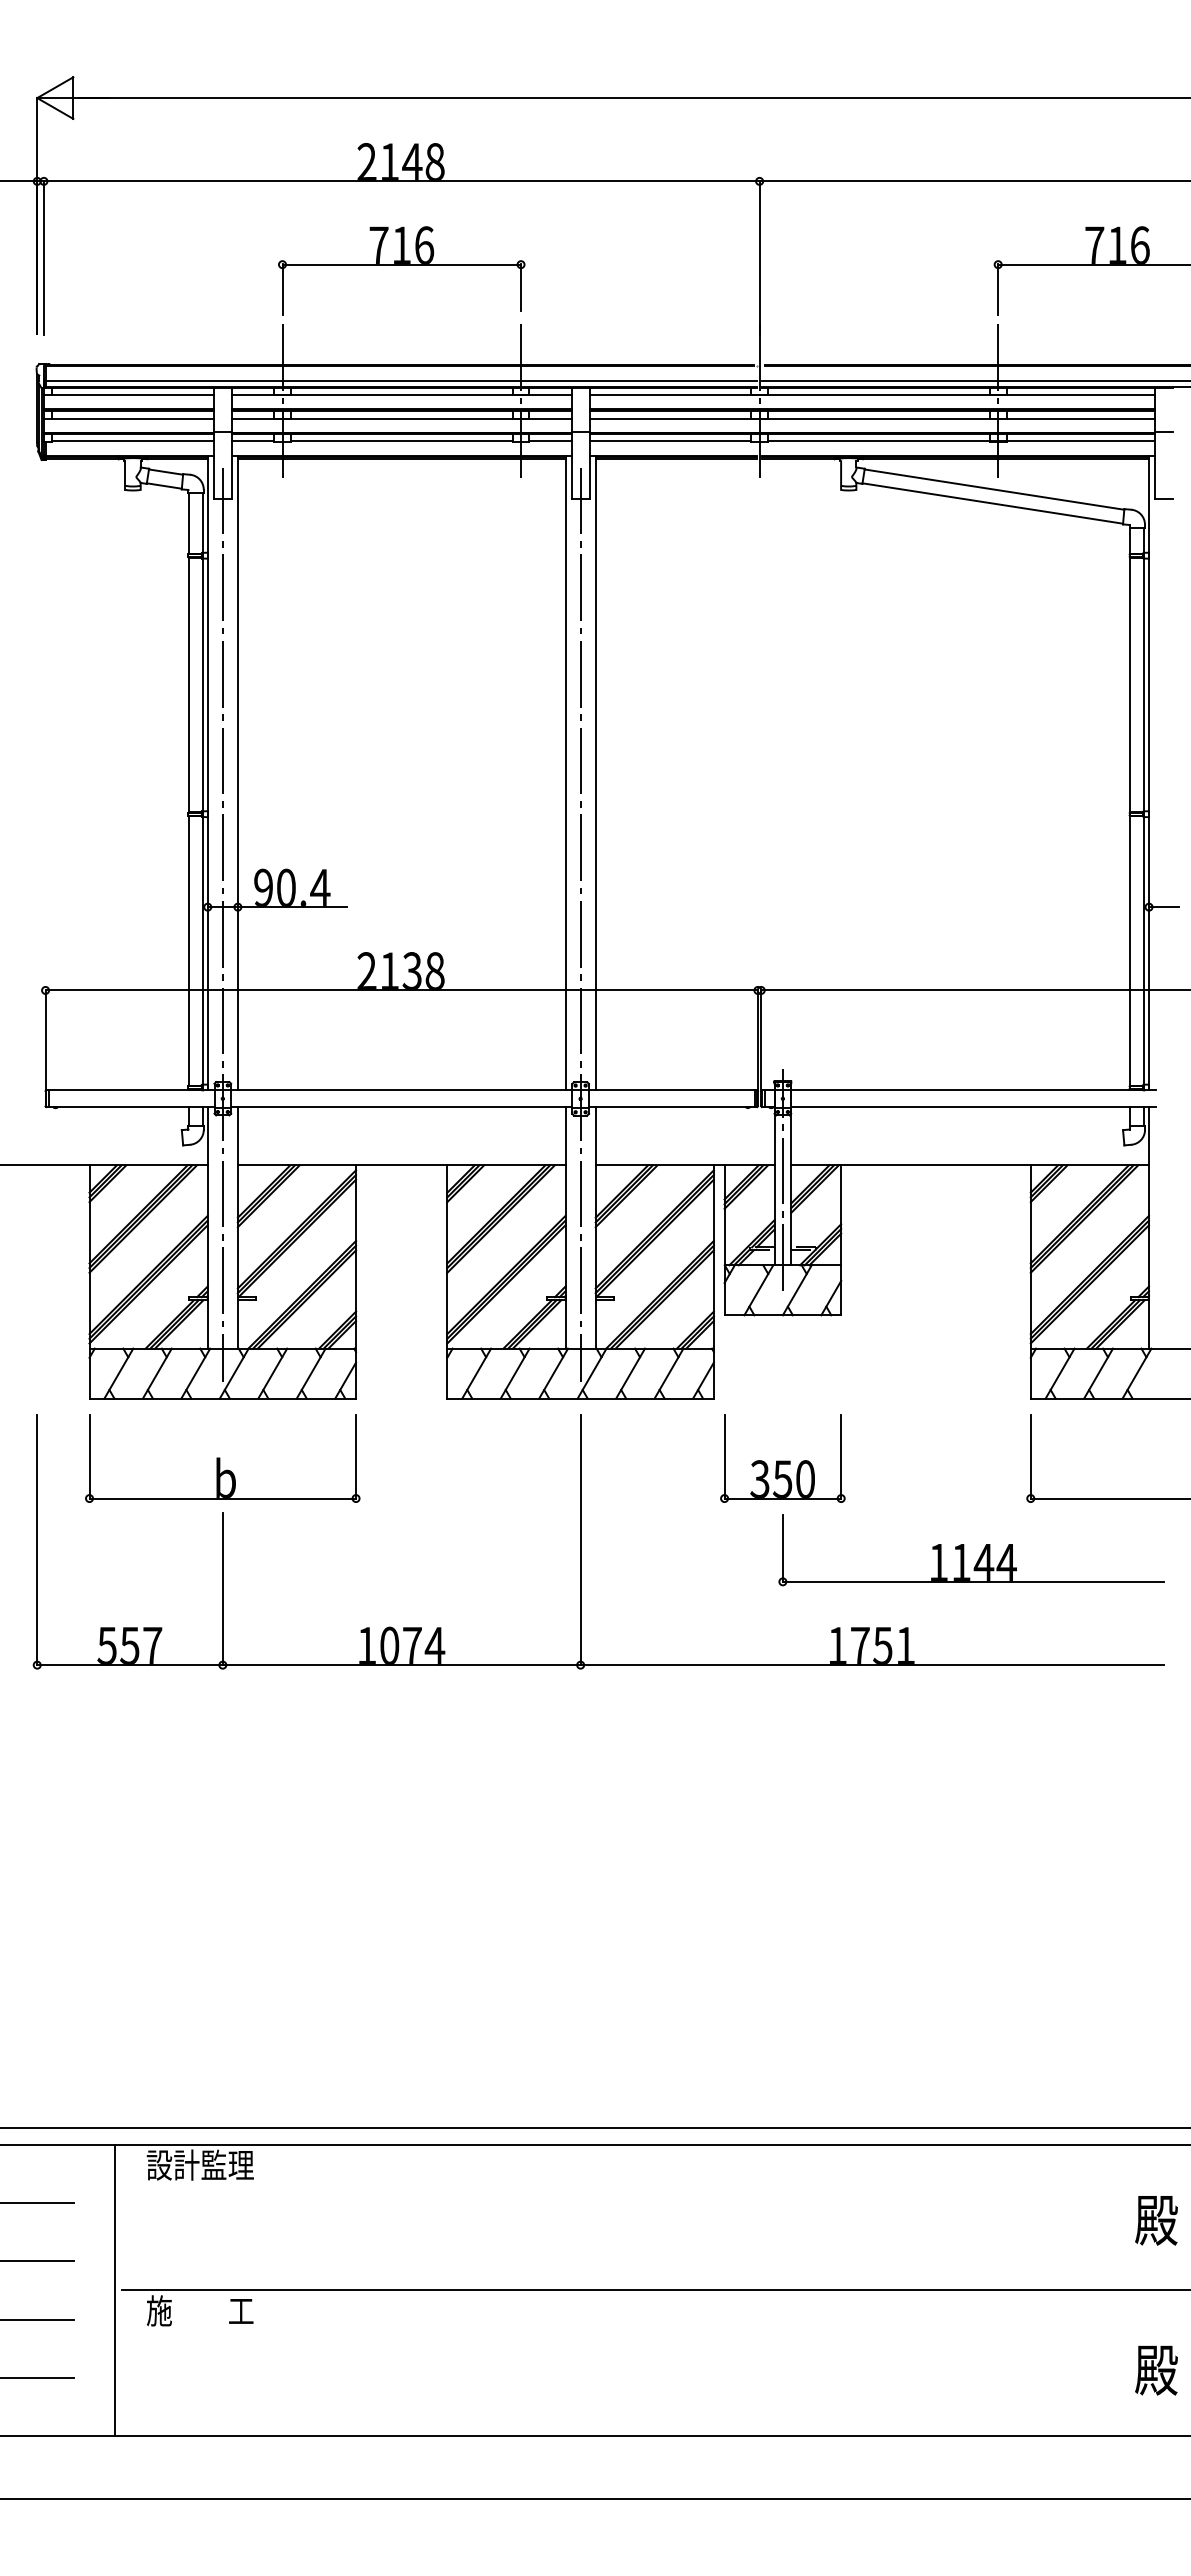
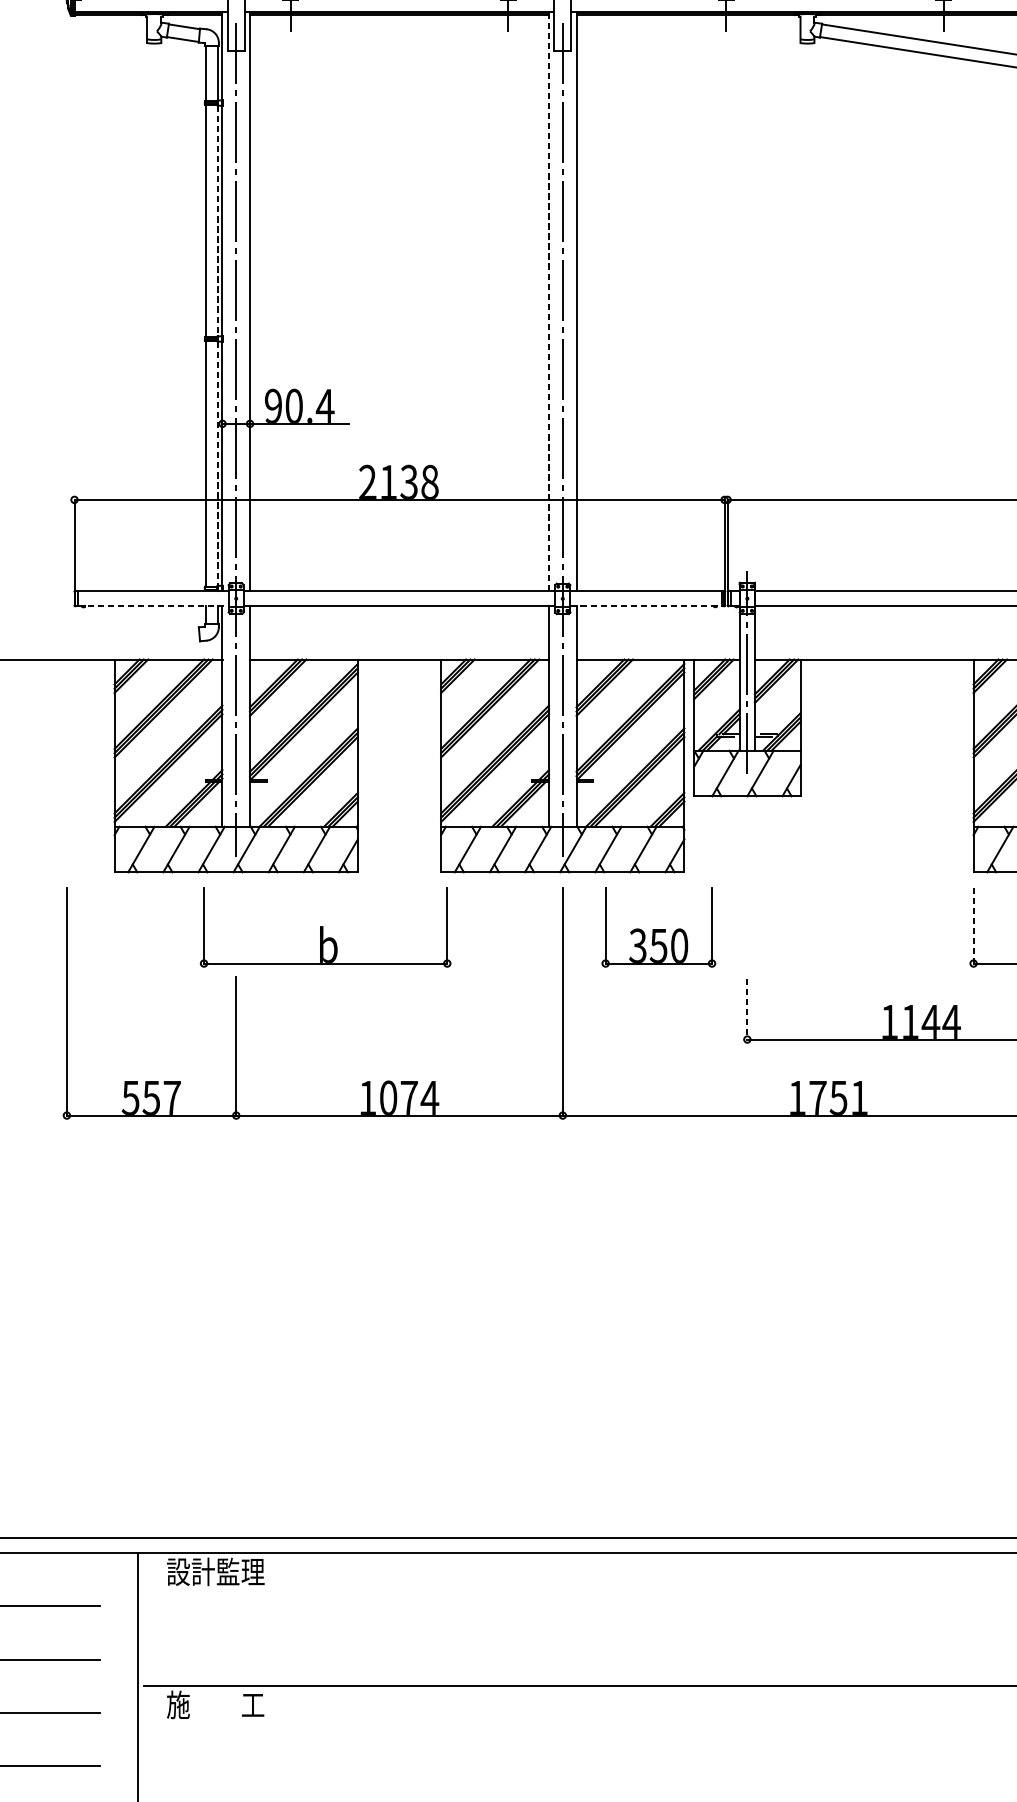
line: (203, 685) -> (218, 221), solid -> dashed
line: (565, 772) -> (548, 300), solid -> dashed
line: (203, 950) -> (218, 463), solid -> dashed
line: (131, 1107) -> (152, 606), solid -> dashed
line: (671, 1107) -> (645, 606), solid -> dashed
line: (1030, 1457) -> (973, 926), solid -> dashed
part: (222, 1458) -> (325, 926), moved
part: (782, 1458) -> (658, 926), moved
line: (782, 1549) -> (747, 1010), solid -> dashed

